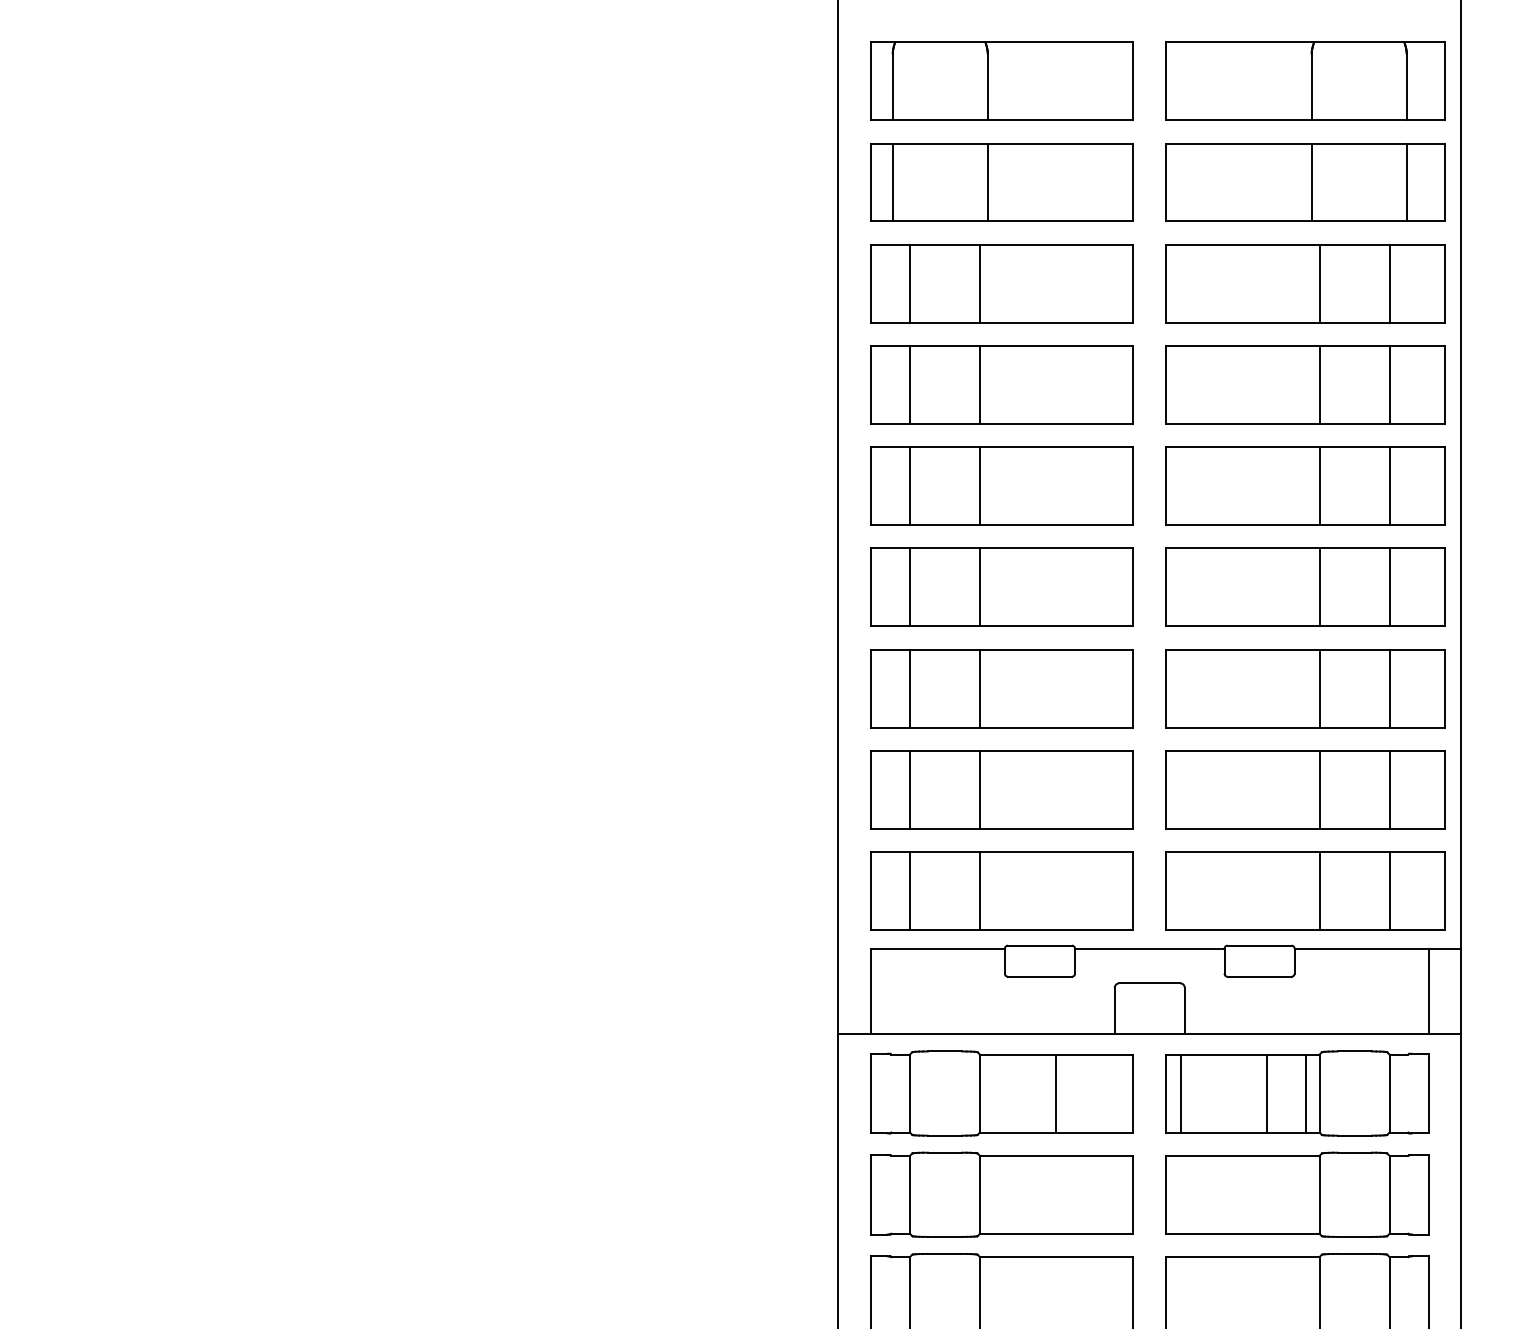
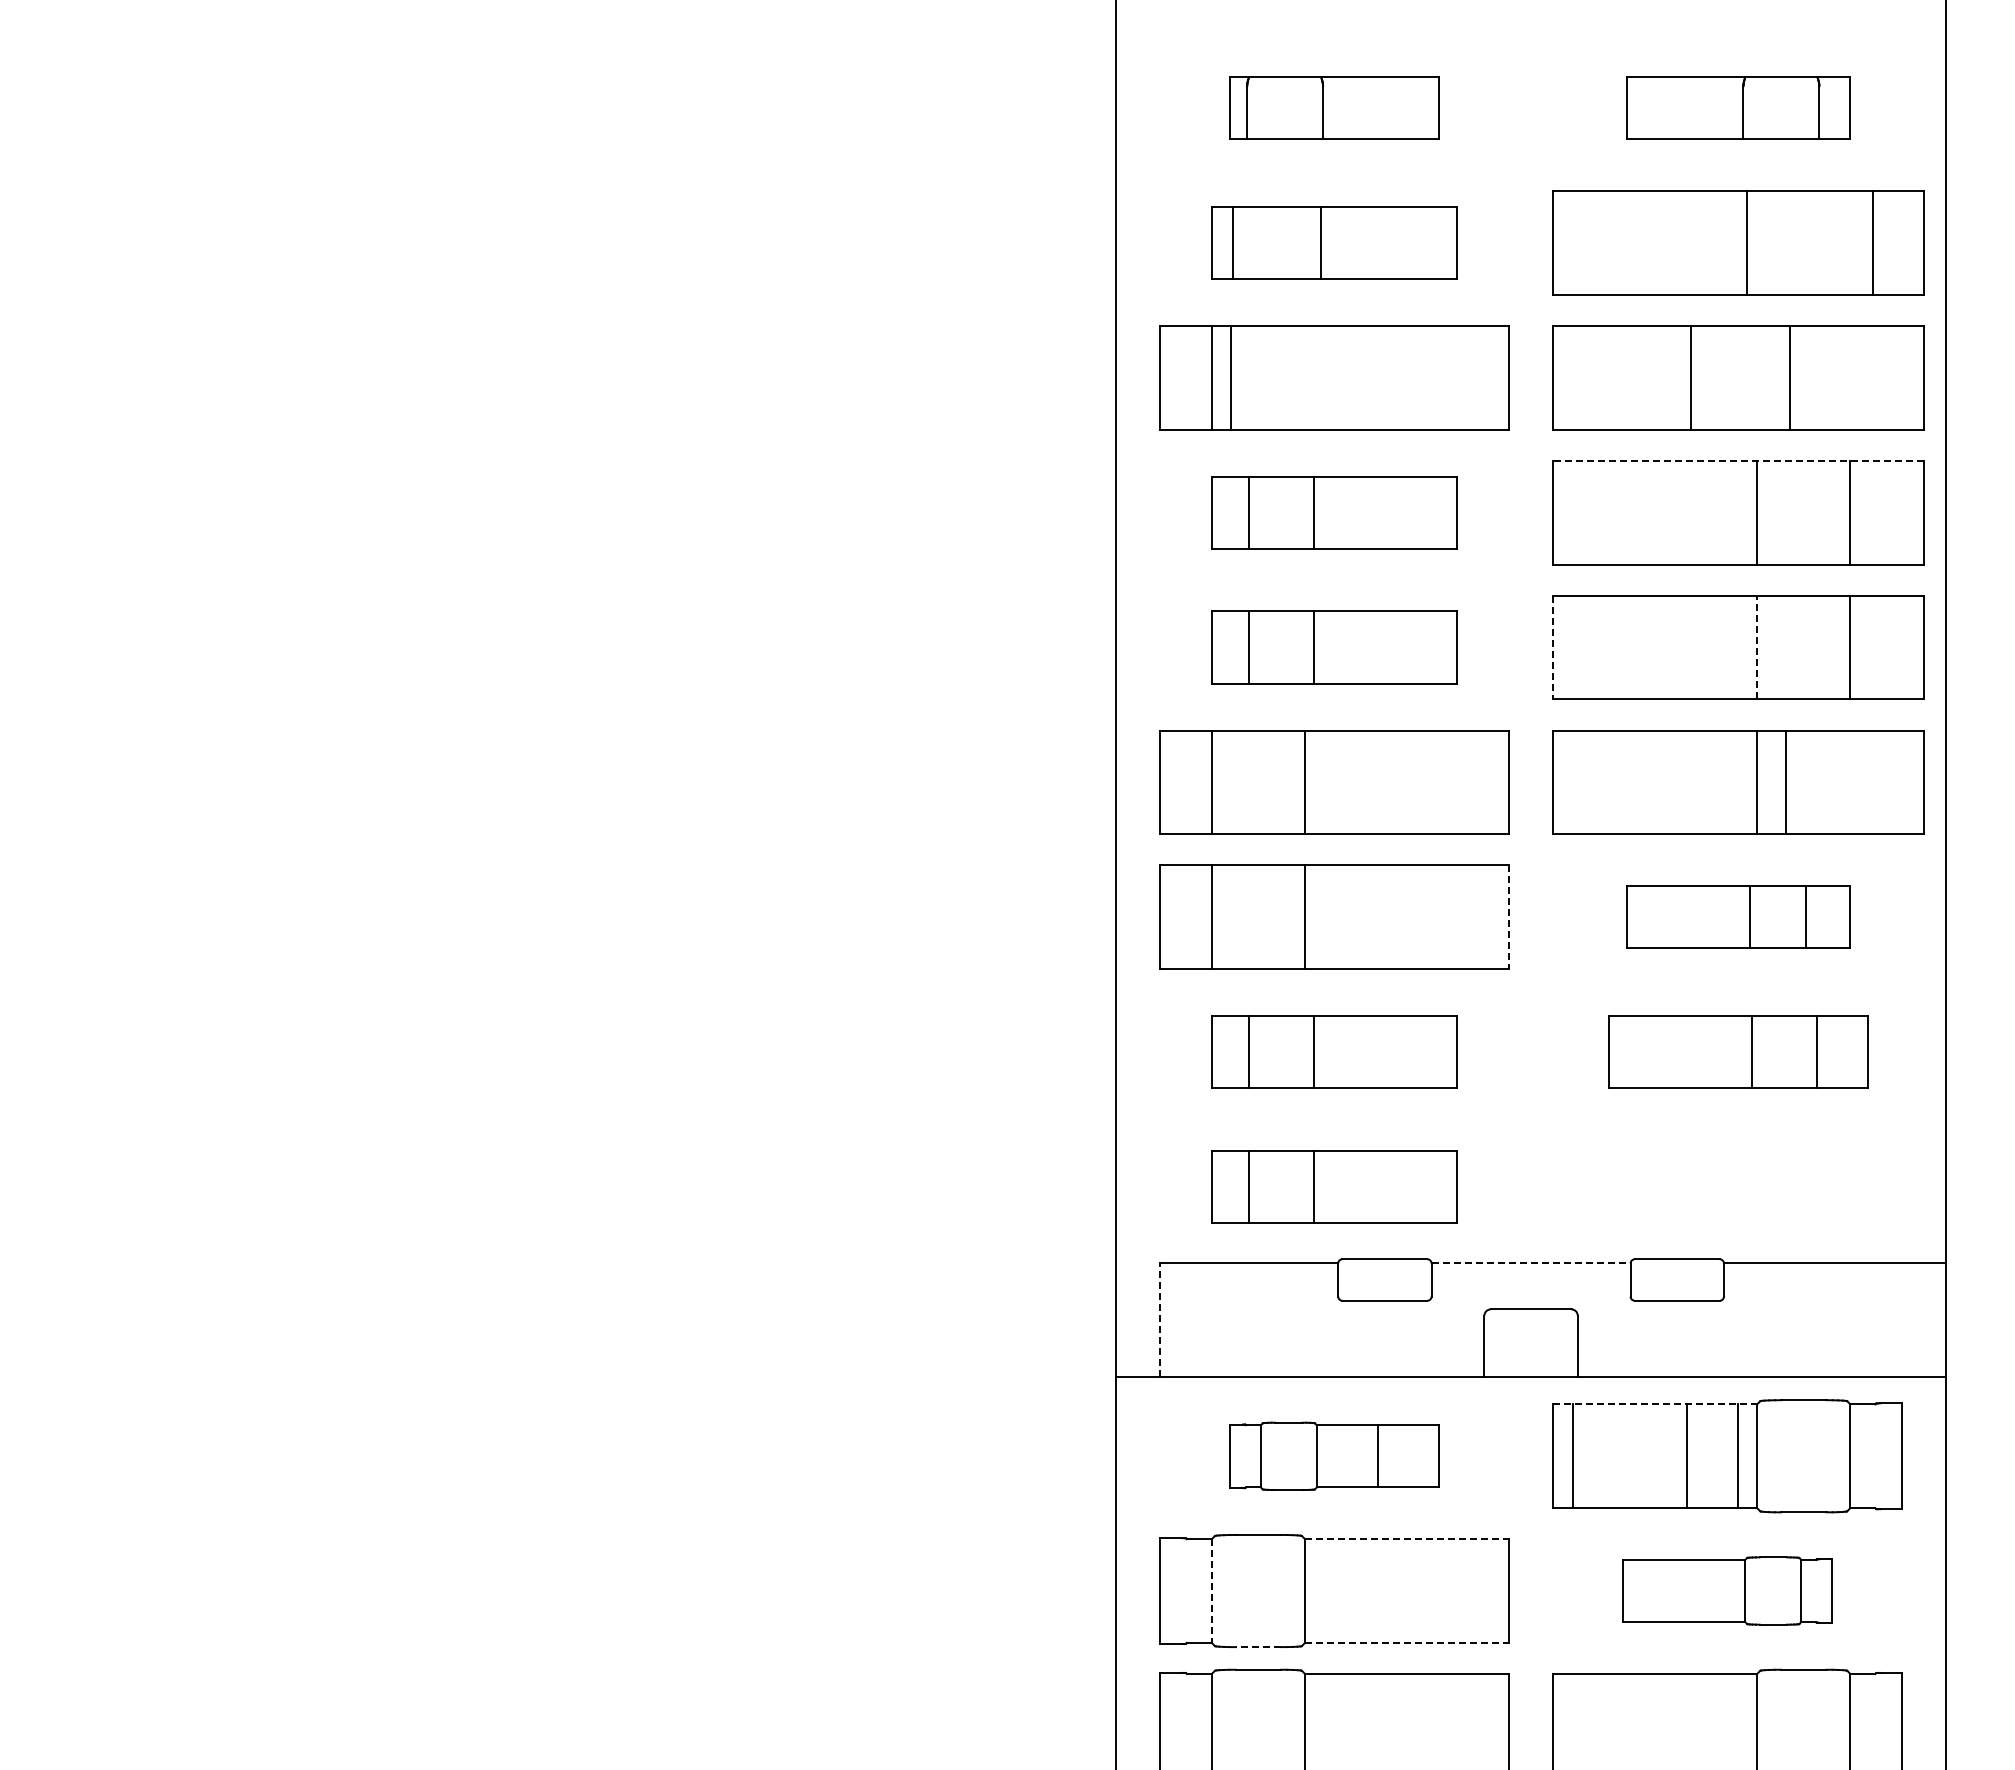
part: (1002, 80) -> (1334, 107), size x0.6
part: (1305, 80) -> (1738, 107), size x0.6
part: (1002, 181) -> (1334, 242), size x0.7
line: (980, 283) -> (1231, 377), moved
line: (1319, 283) -> (1691, 377), moved
line: (1389, 283) -> (1790, 377), moved
line: (1305, 345) -> (1738, 460), solid -> dashed
part: (1002, 384) -> (1334, 512), size x0.7
part: (1002, 486) -> (1334, 647), size x0.7
line: (1165, 486) -> (1552, 647), solid -> dashed
line: (1319, 486) -> (1757, 647), solid -> dashed
line: (1389, 587) -> (1786, 782), moved
line: (1133, 688) -> (1509, 917), solid -> dashed
part: (1305, 688) -> (1738, 916), size x0.6
part: (1002, 789) -> (1334, 1051), size x0.7
part: (1305, 789) -> (1738, 1051), size x0.7
part: (1002, 890) -> (1334, 1186), size x0.7
part: (1305, 890) -> (1738, 1186), removed
line: (1150, 948) -> (1531, 1263), solid -> dashed
line: (870, 990) -> (1159, 1319), solid -> dashed
line: (1428, 991) -> (1902, 1320), removed
line: (1243, 1054) -> (1655, 1404), solid -> dashed
part: (1002, 1093) -> (1334, 1456), size x0.6
line: (1056, 1156) -> (1407, 1539), solid -> dashed
part: (1297, 1194) -> (1727, 1590), size x0.6
line: (909, 1195) -> (1211, 1591), solid -> dashed
line: (1056, 1233) -> (1407, 1642), solid -> dashed
line: (945, 1237) -> (1258, 1647), solid -> dashed

